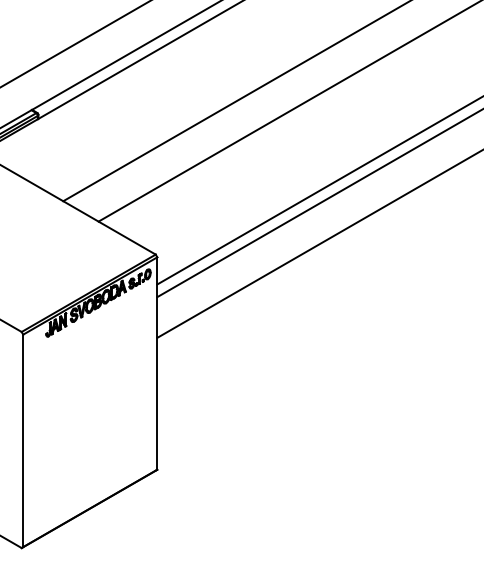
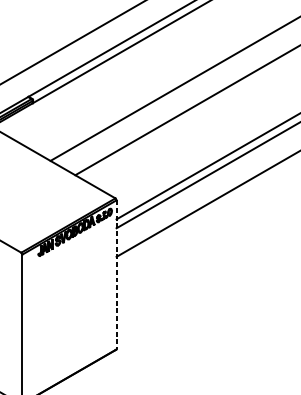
line: (157, 364) -> (116, 275), solid -> dashed

